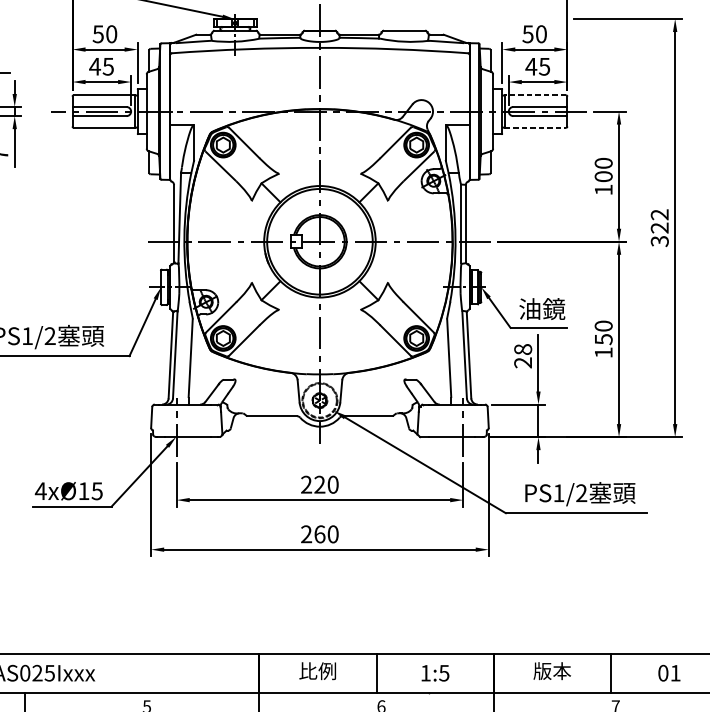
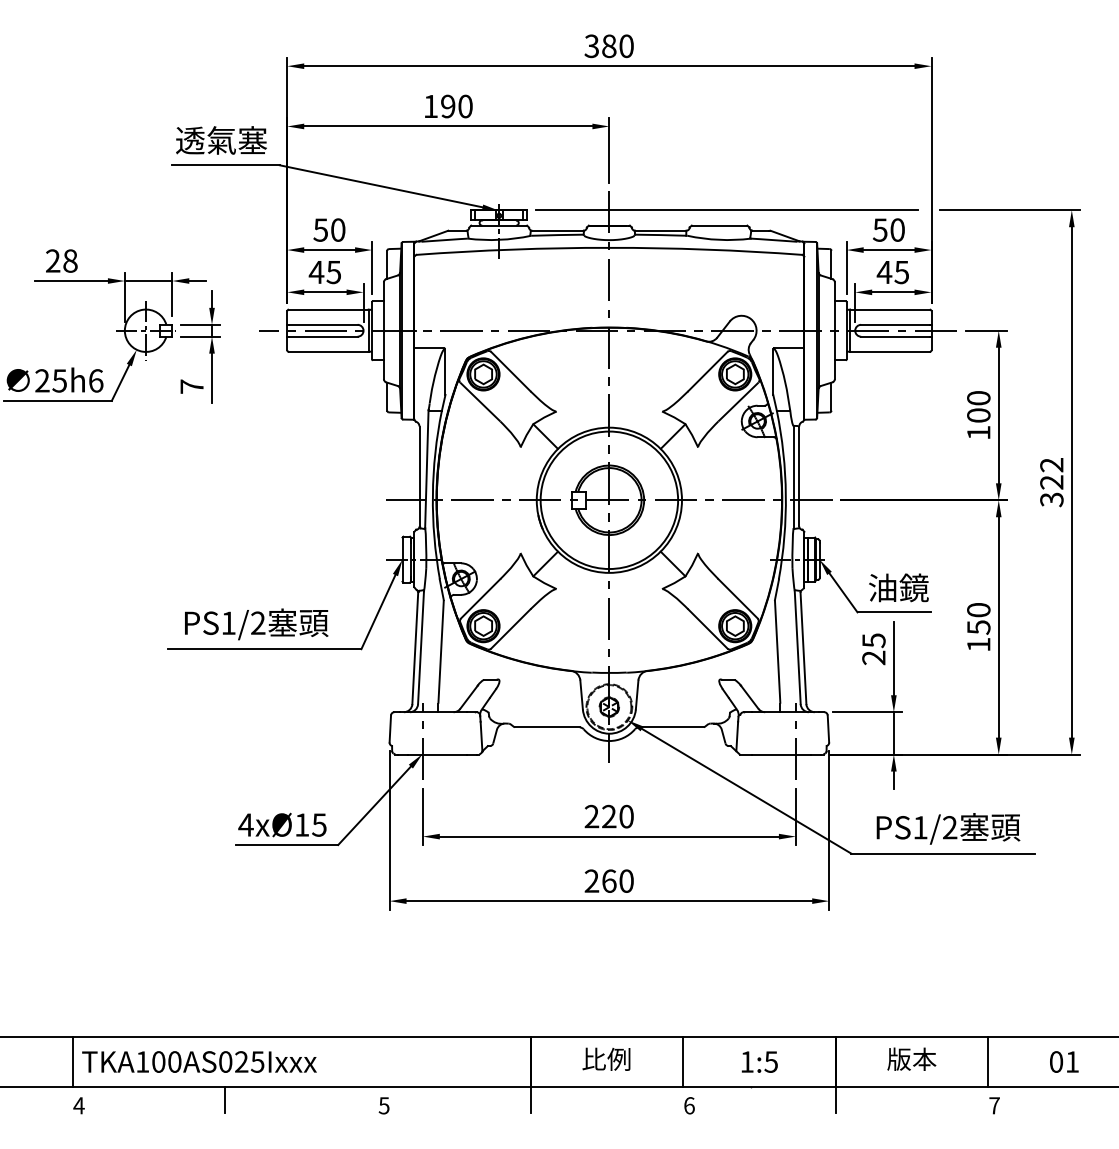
line: (409, 19) -> (726, 210), added
line: (535, 95) -> (889, 309), dashed -> solid
line: (535, 127) -> (889, 351), dashed -> solid
text: (522, 349) -> (873, 640), 28 -> 25

